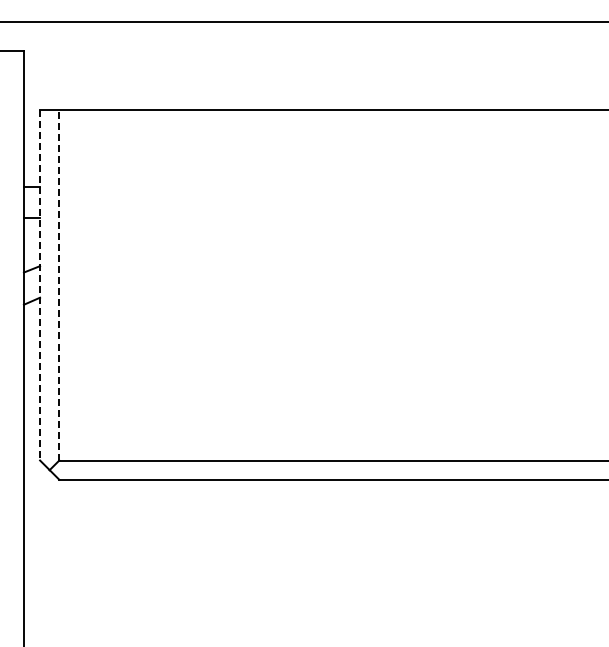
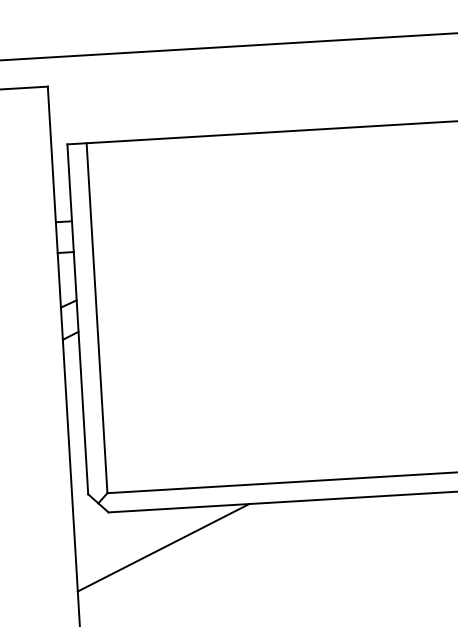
line: (59, 284) -> (97, 317), dashed -> solid
line: (40, 285) -> (78, 319), dashed -> solid
line: (111, 517) -> (162, 546), added

